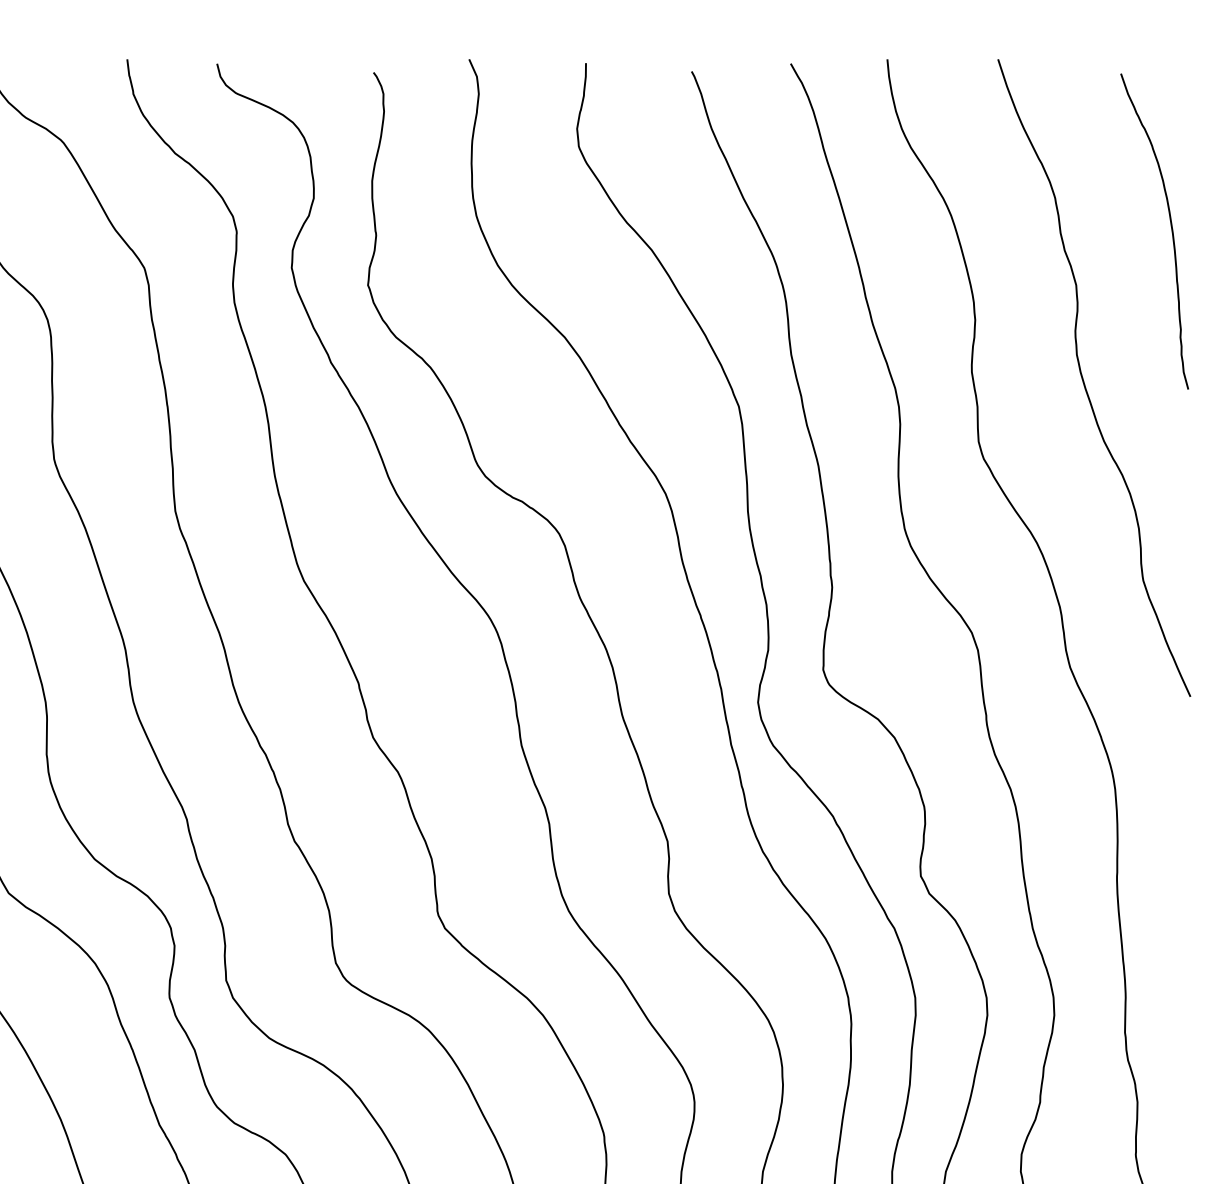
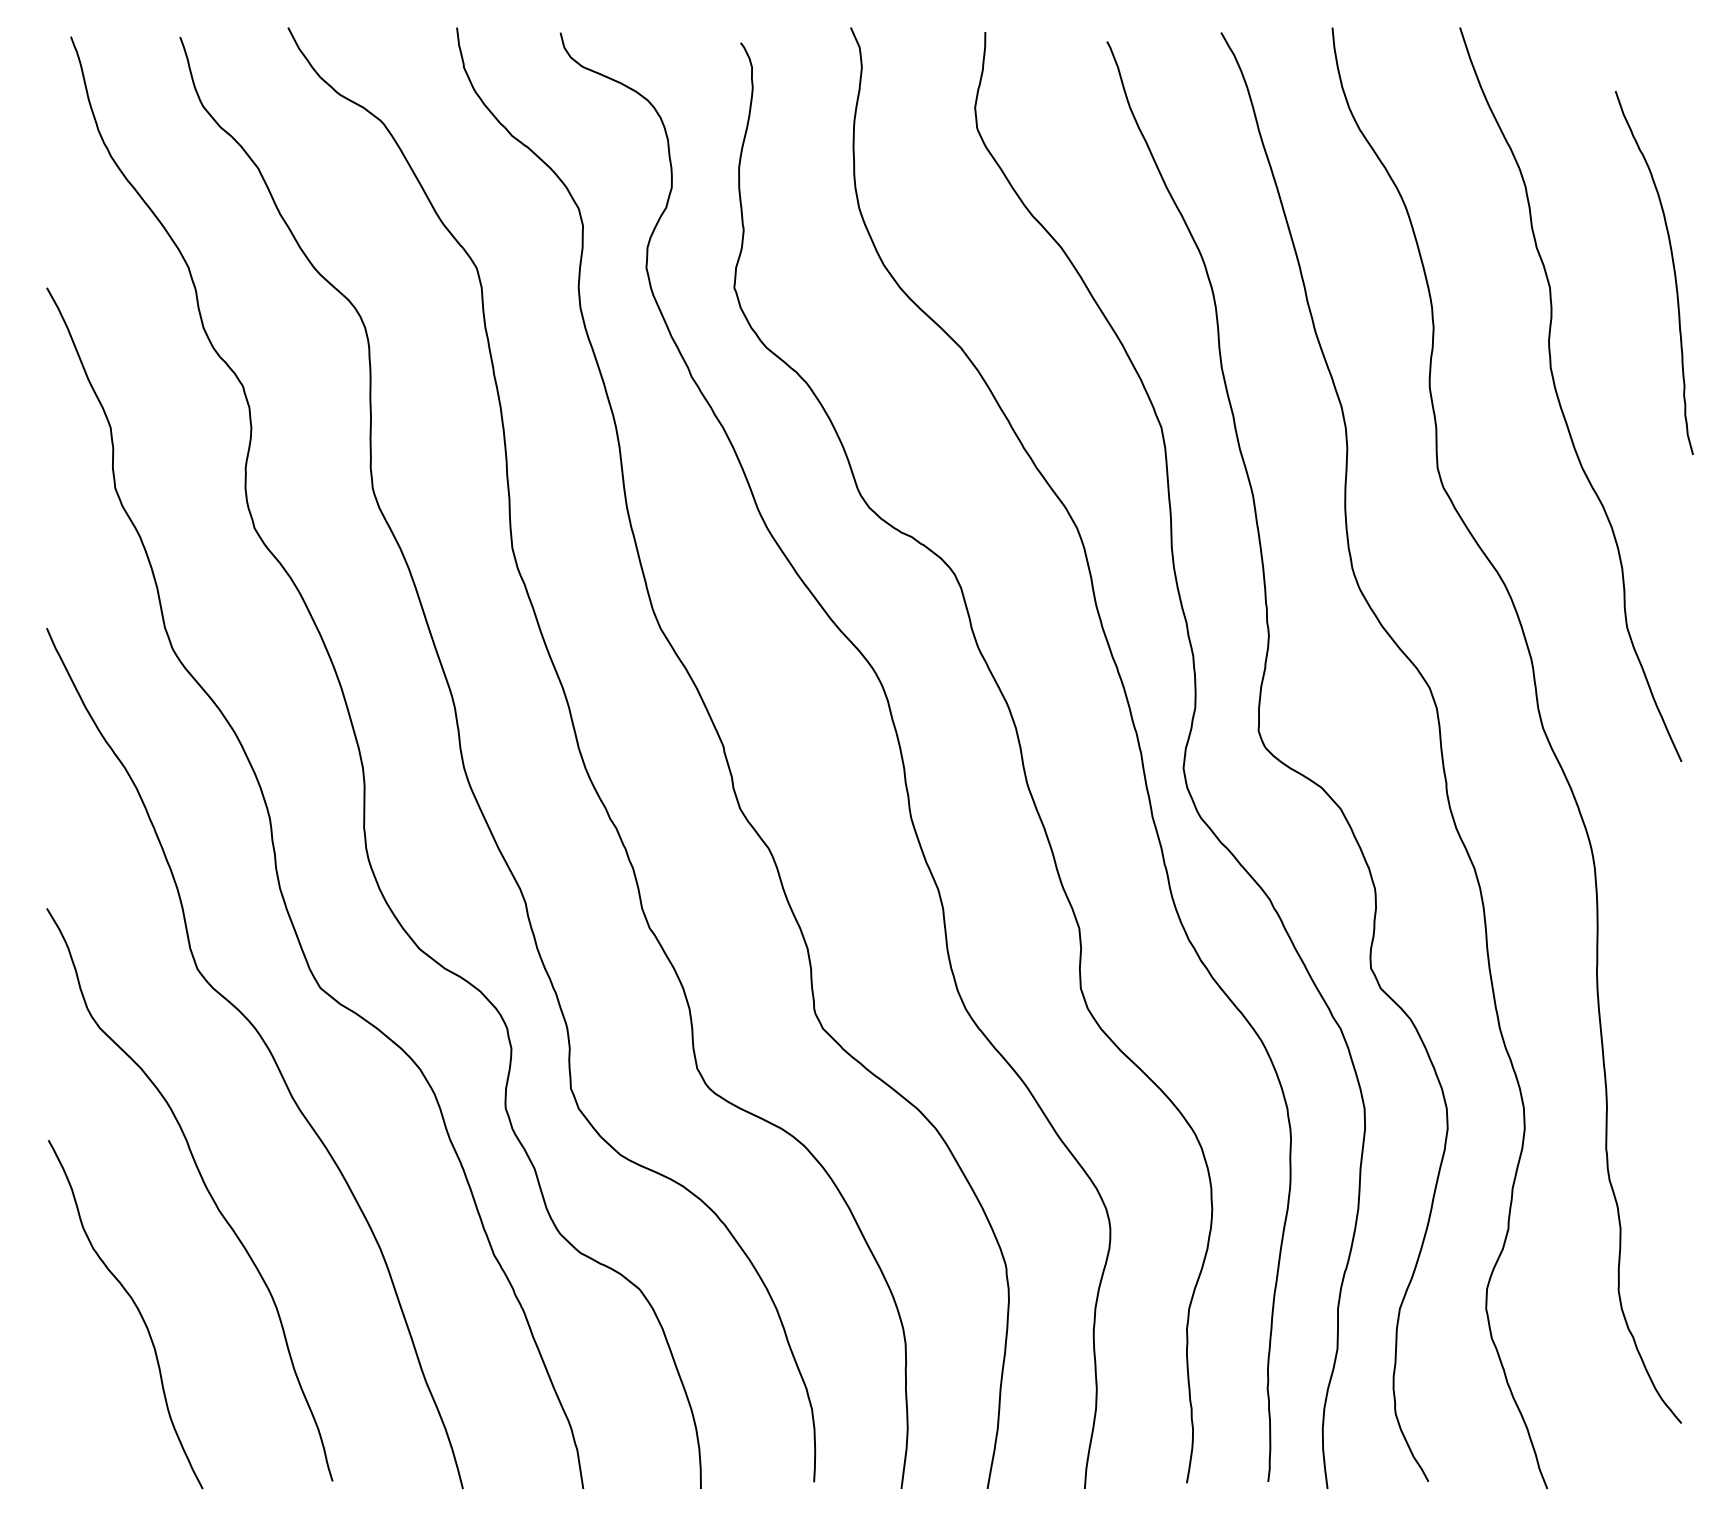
curve: (1171, 230) -> (1673, 271), moved

